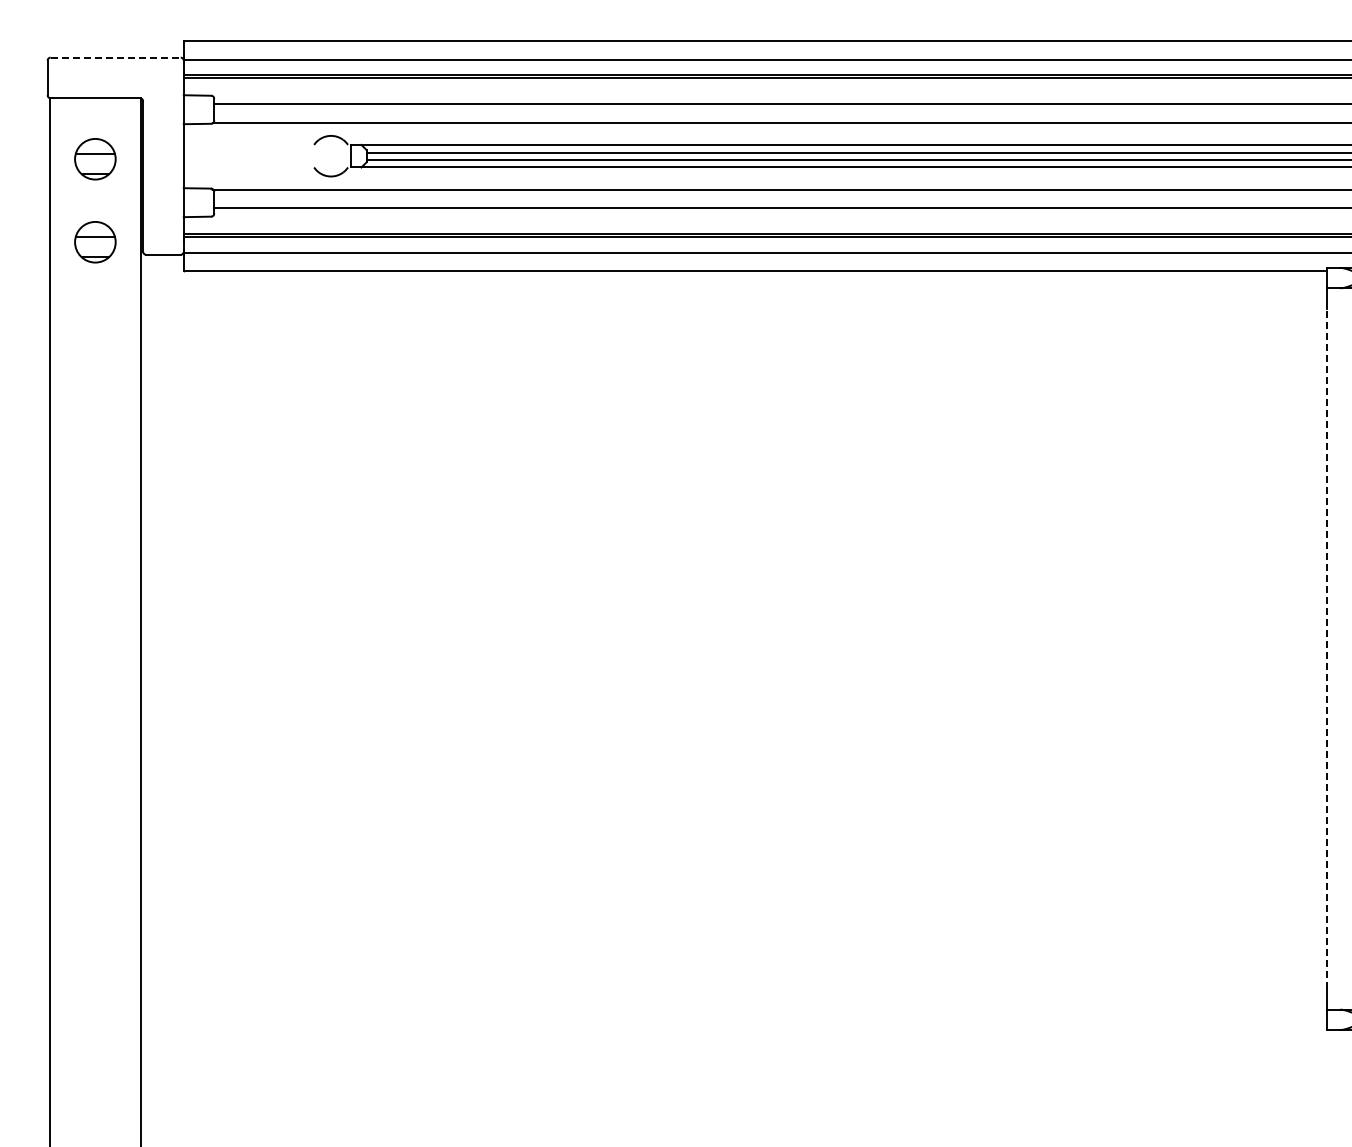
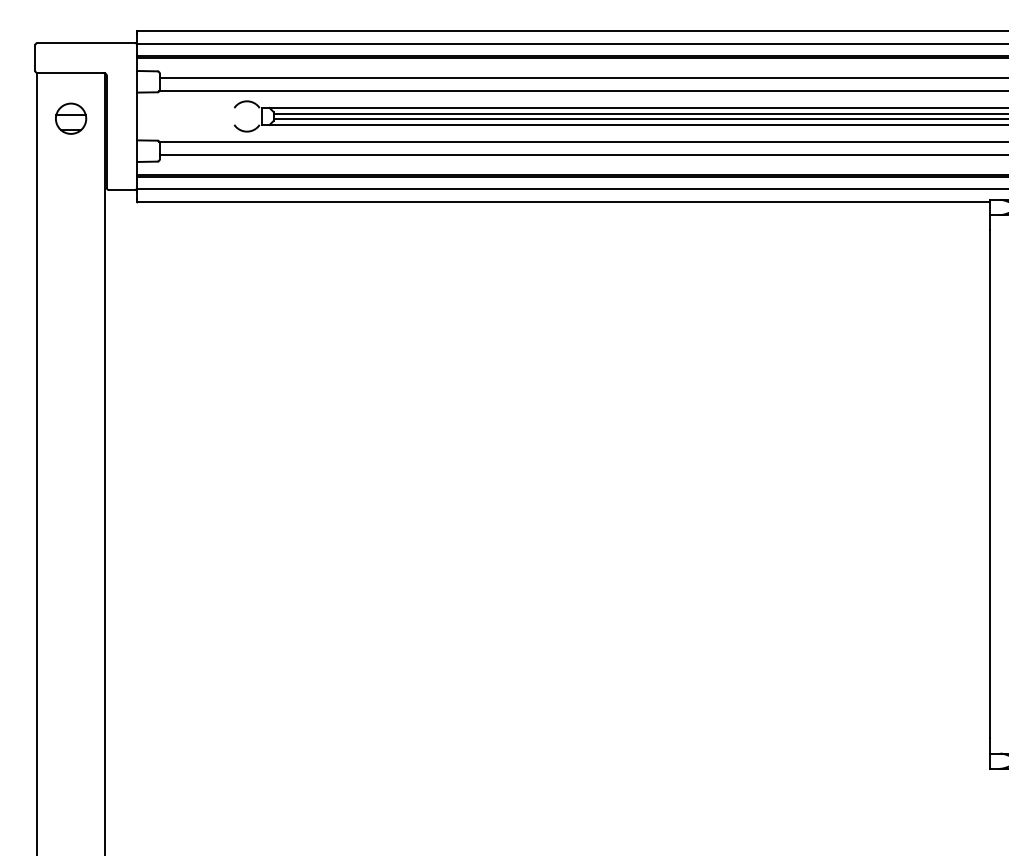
line: (116, 57) -> (86, 42), dashed -> solid
part: (95, 242) -> (71, 180), removed
line: (1326, 648) -> (990, 483), dashed -> solid

